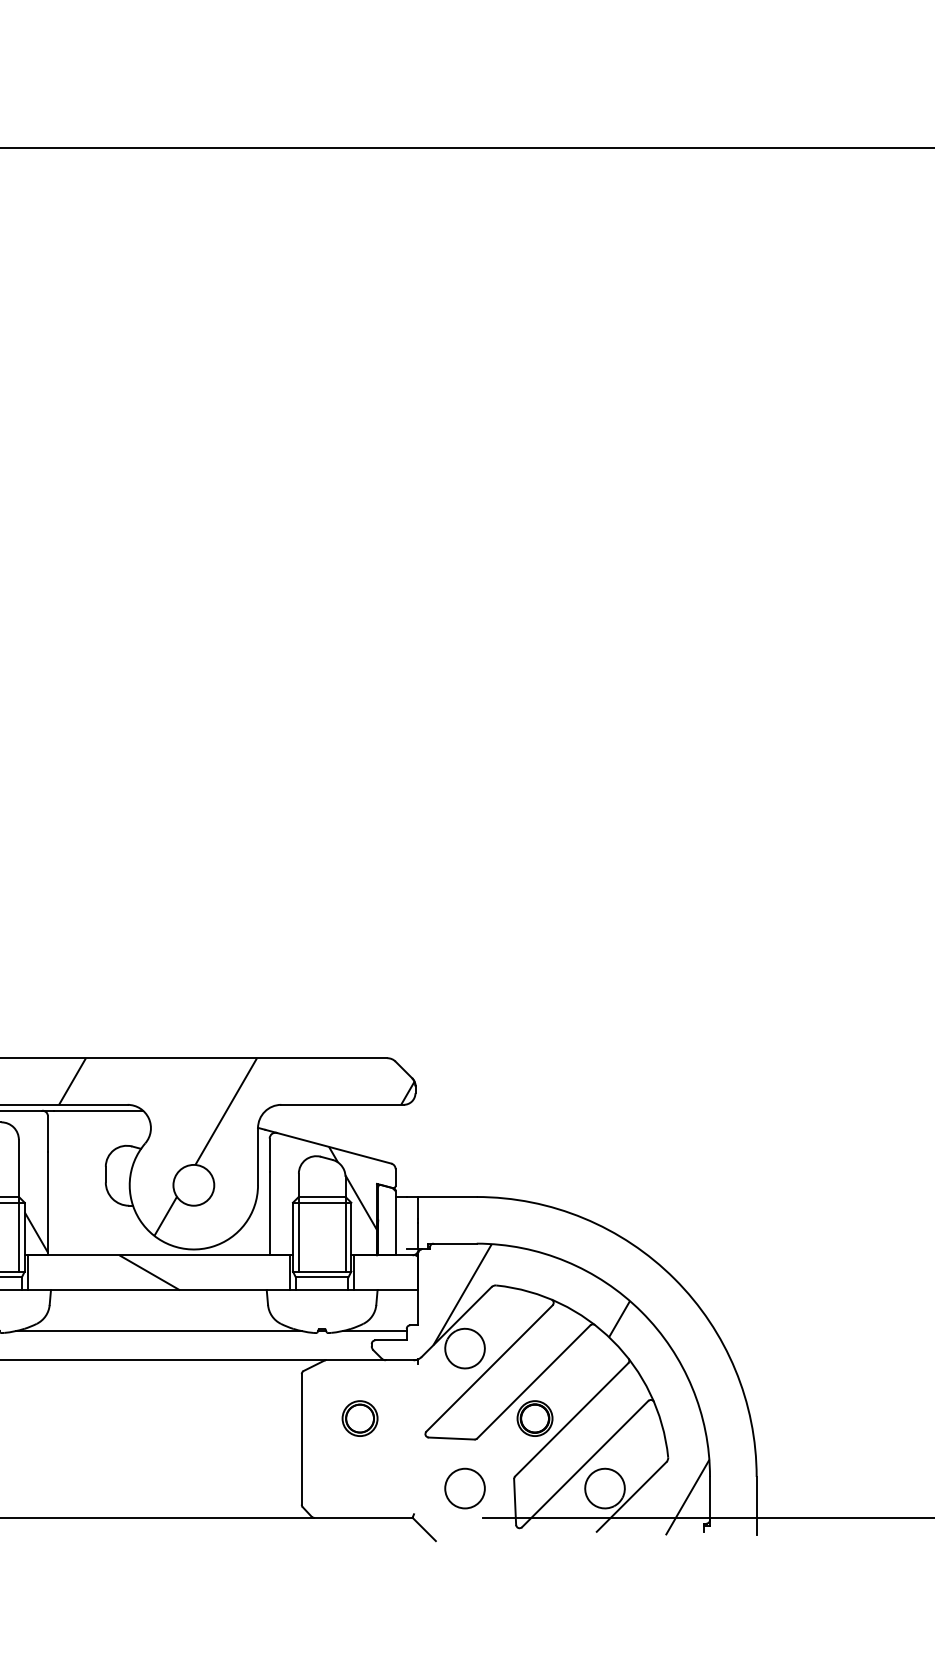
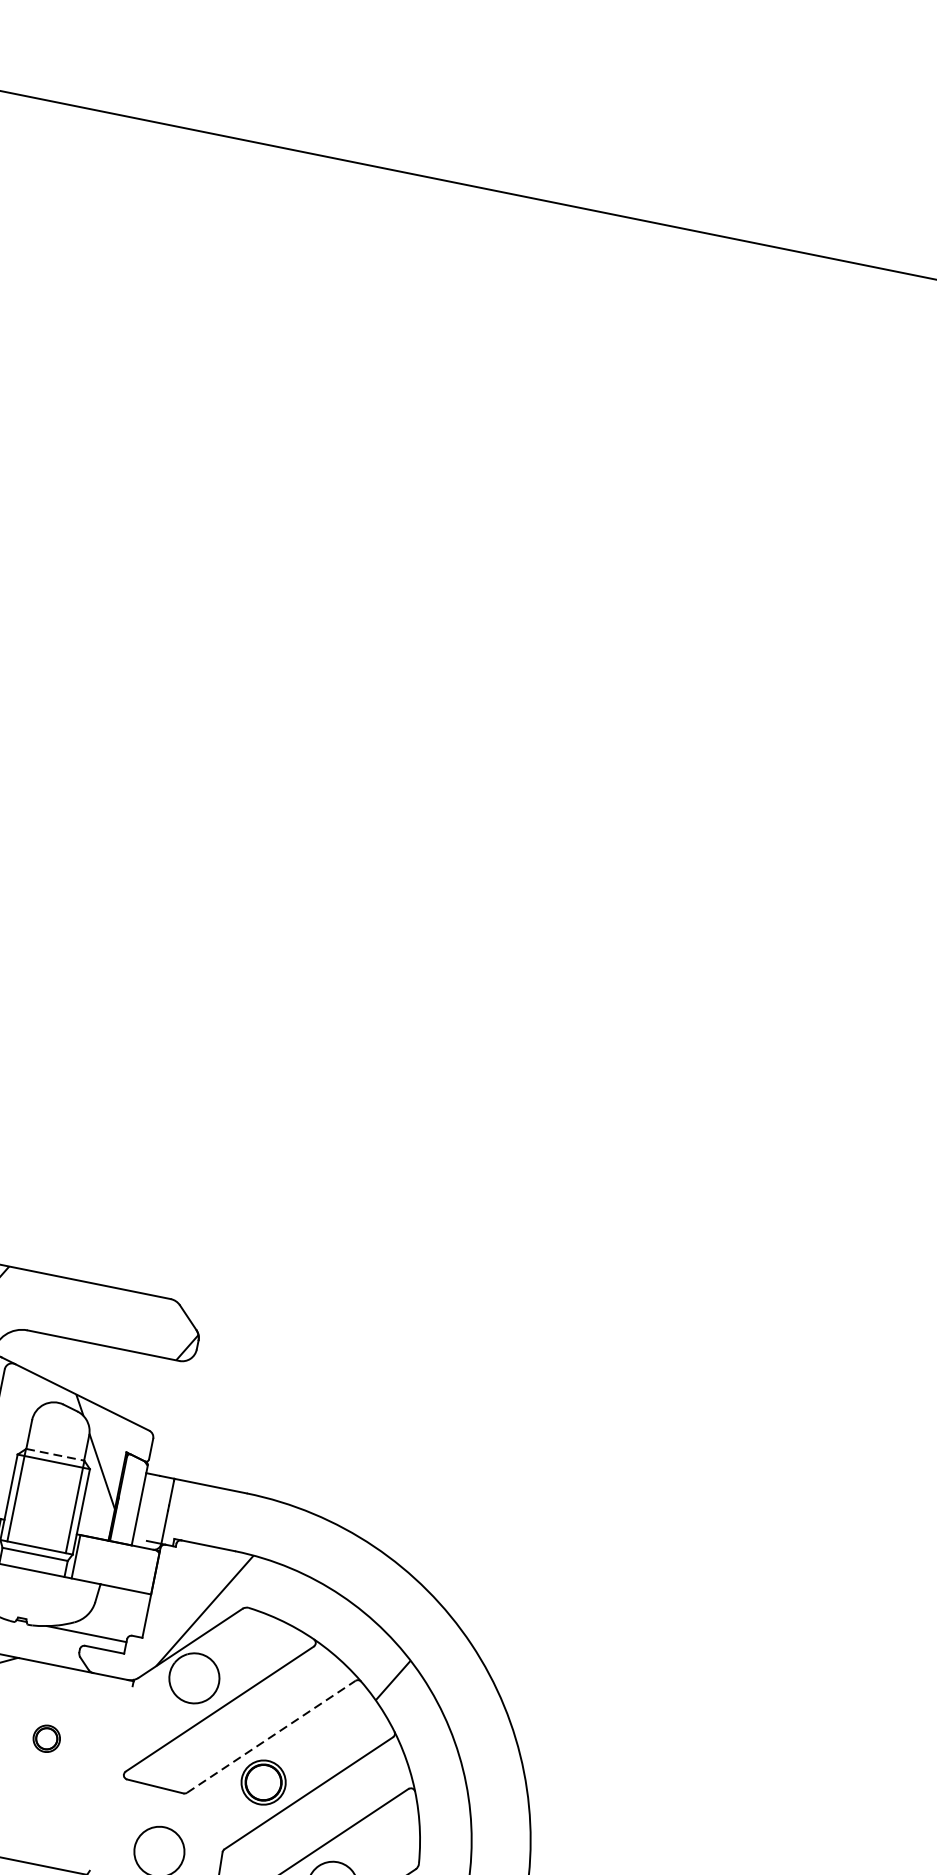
line: (322, 1197) -> (55, 1455), solid -> dashed
line: (533, 1381) -> (270, 1736), solid -> dashed
part: (359, 1418) -> (46, 1738), size x0.6

